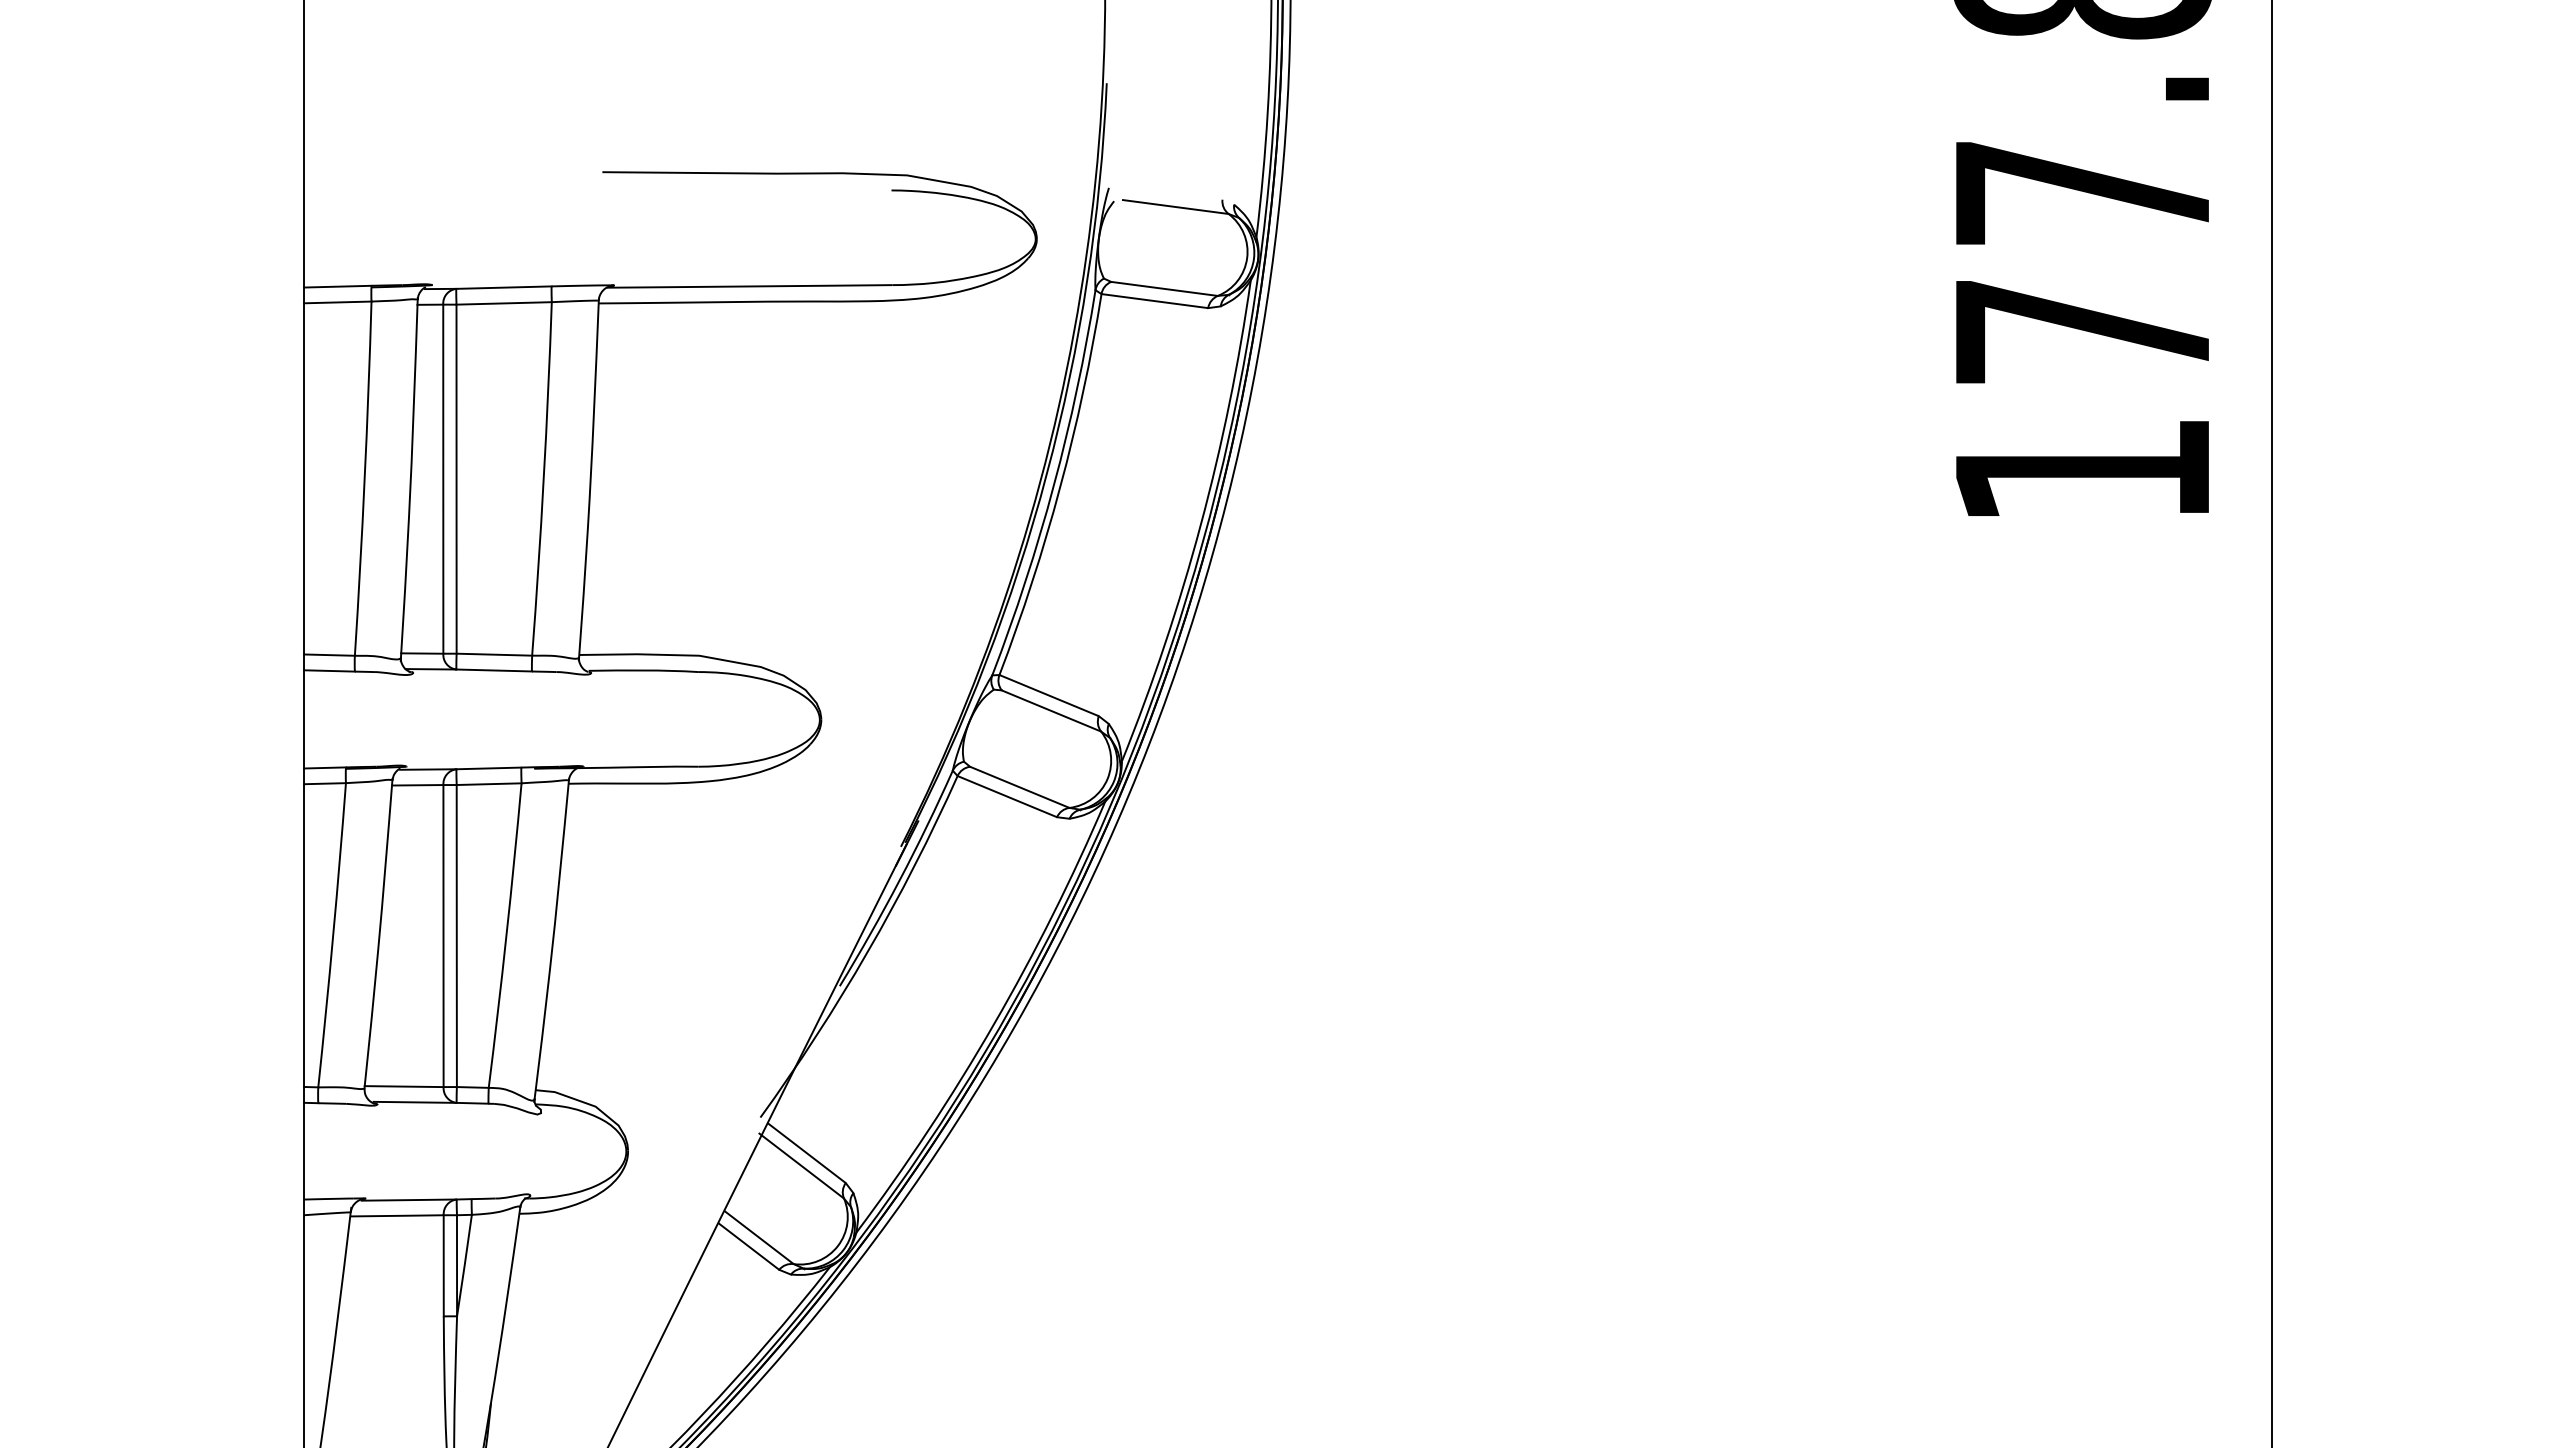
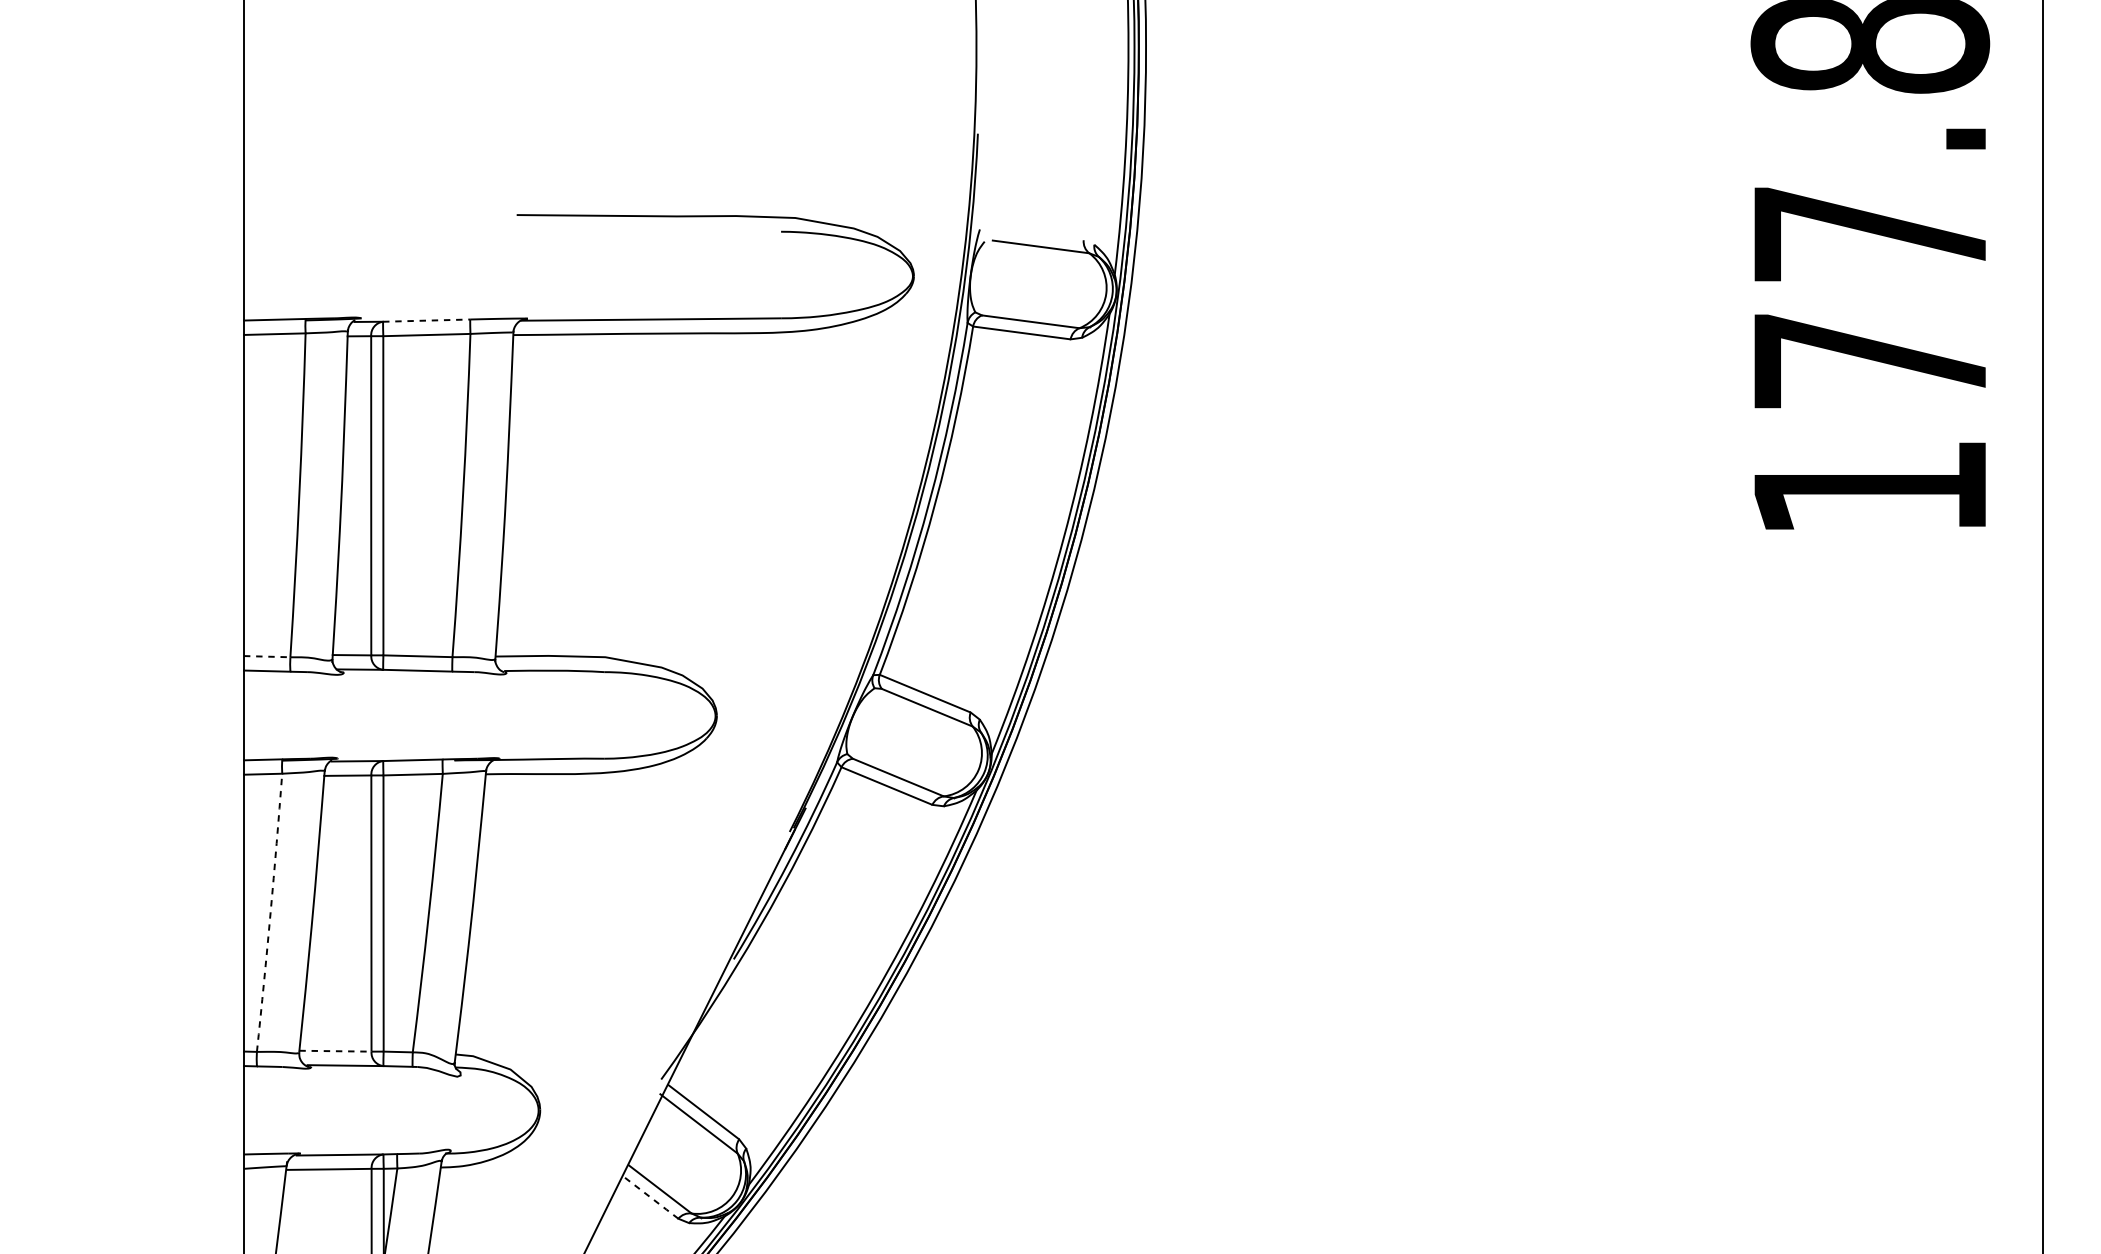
line: (503, 287) -> (426, 320), solid -> dashed
line: (329, 655) -> (267, 657), solid -> dashed
arc: (333, 935) -> (270, 913), solid -> dashed
line: (404, 1086) -> (335, 1051), solid -> dashed
line: (748, 1246) -> (650, 1197), solid -> dashed

